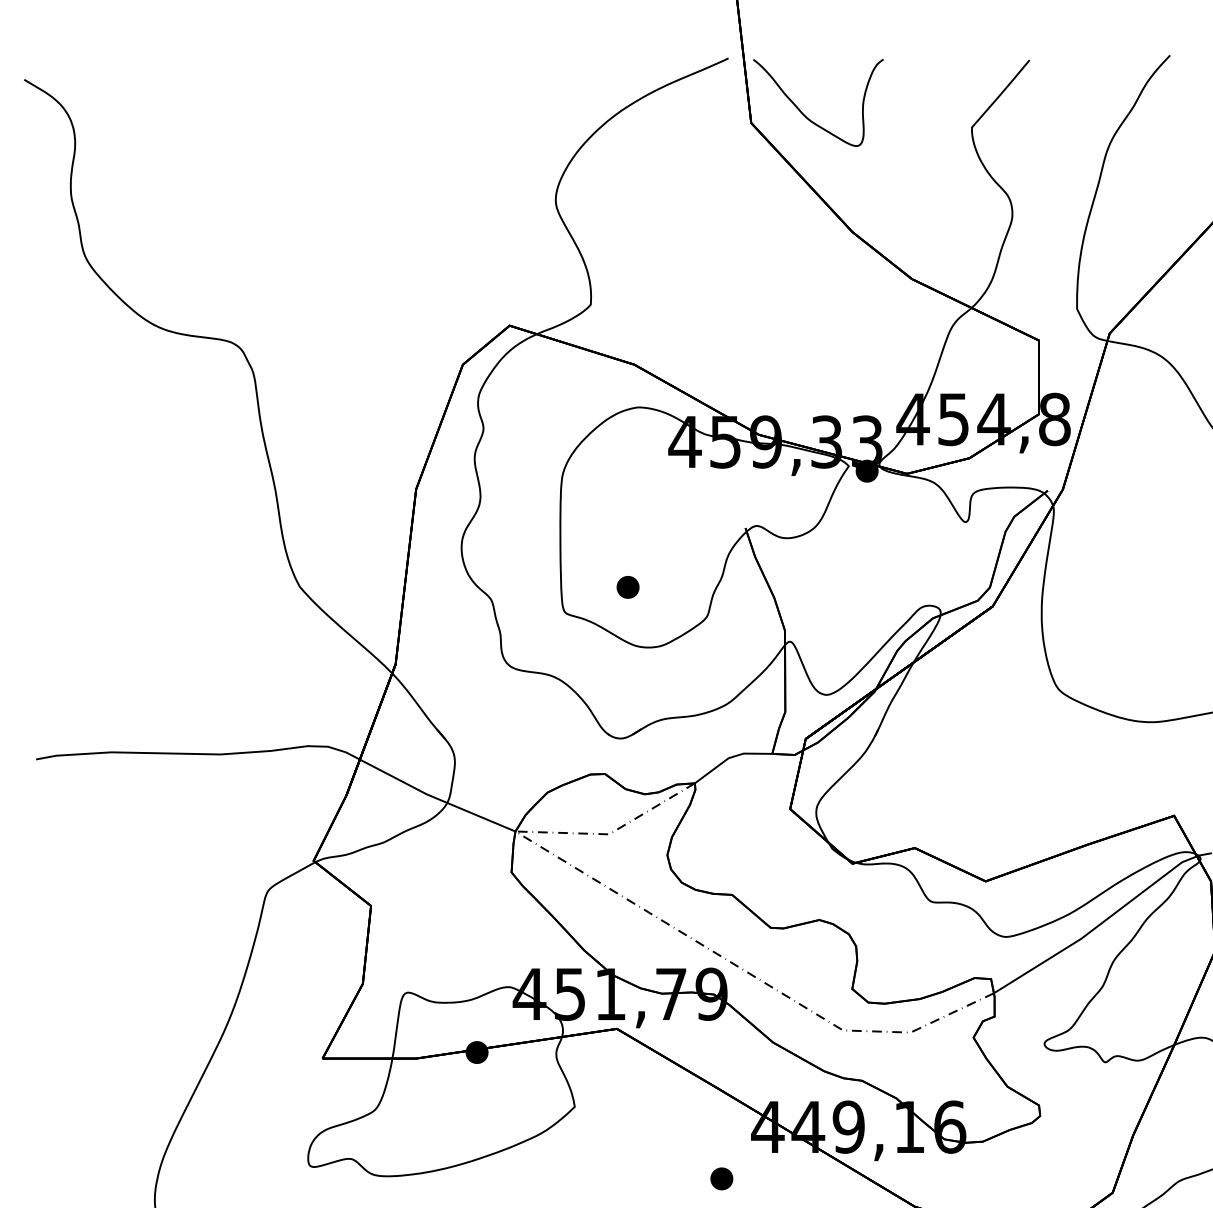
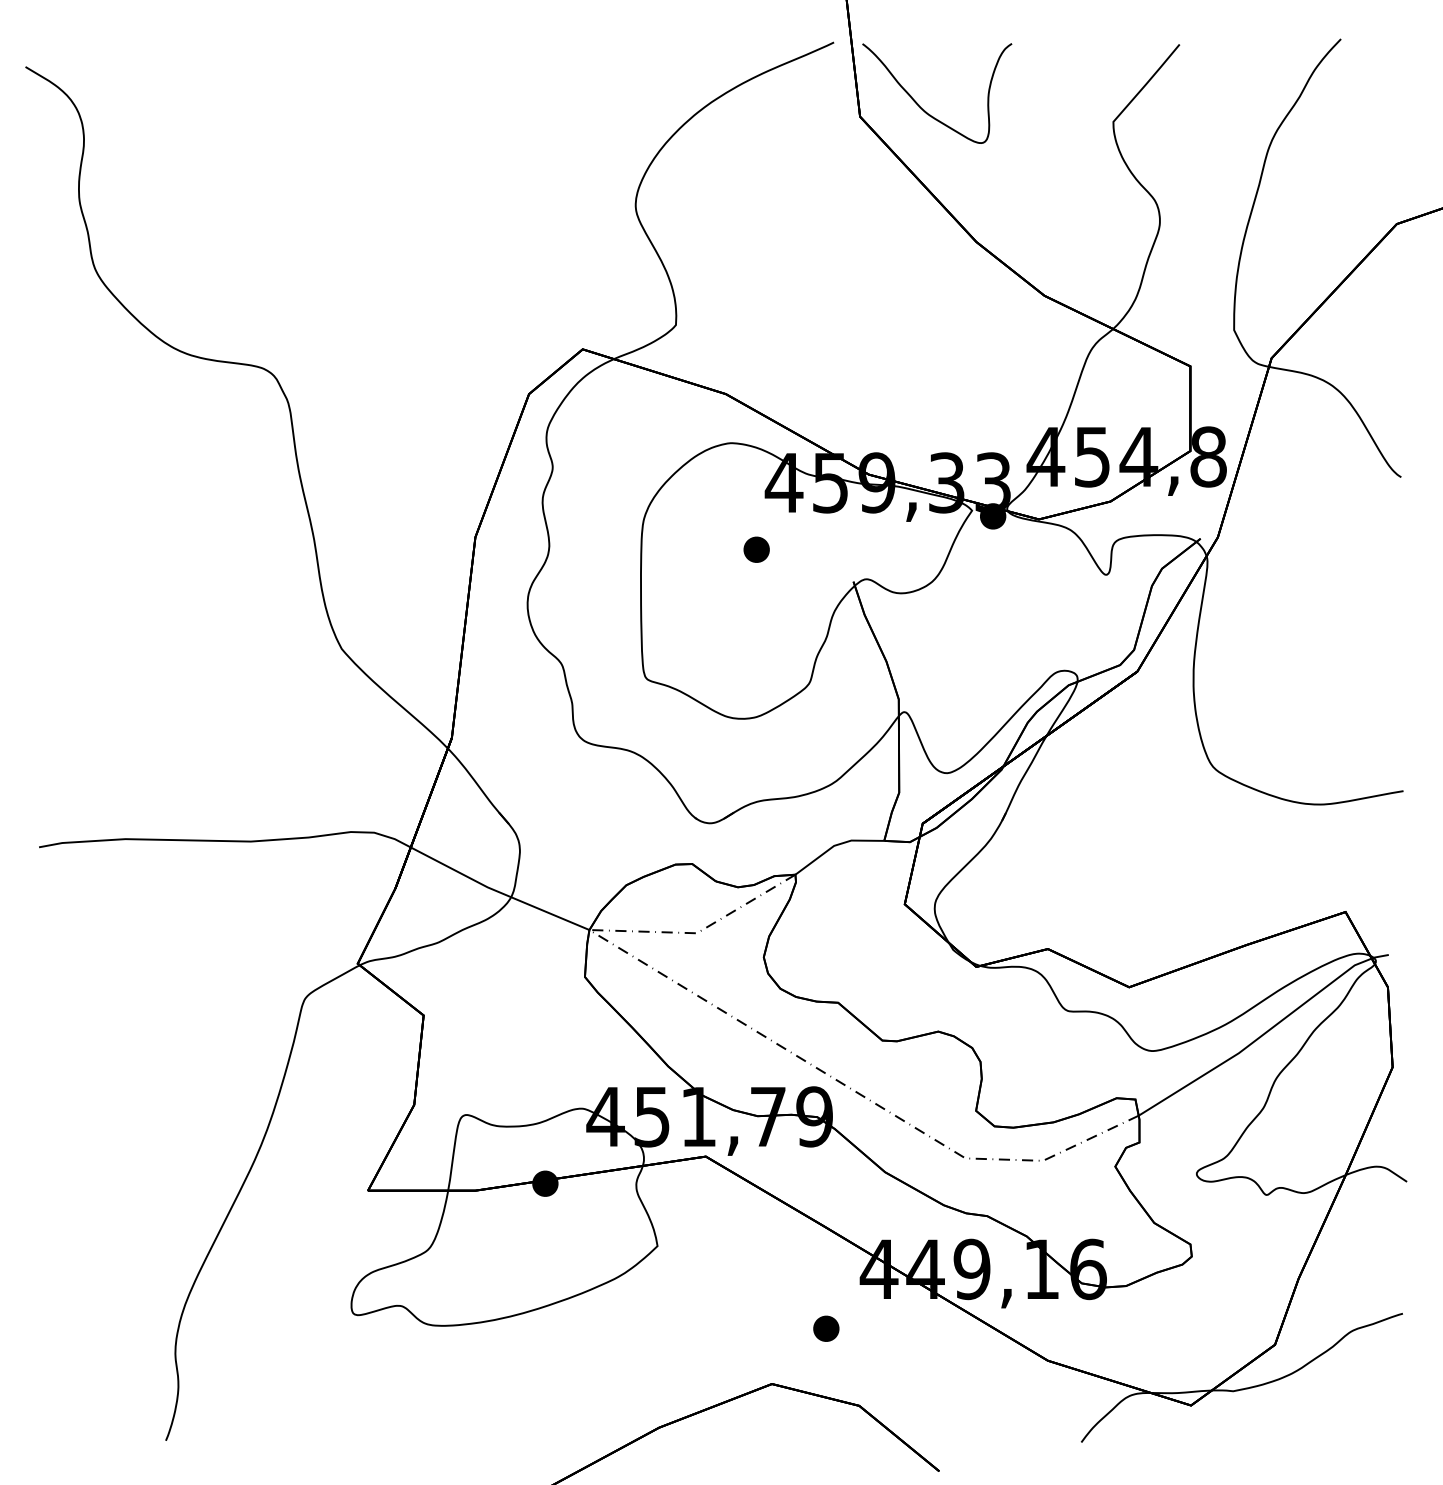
part: (627, 587) -> (756, 549), moved

